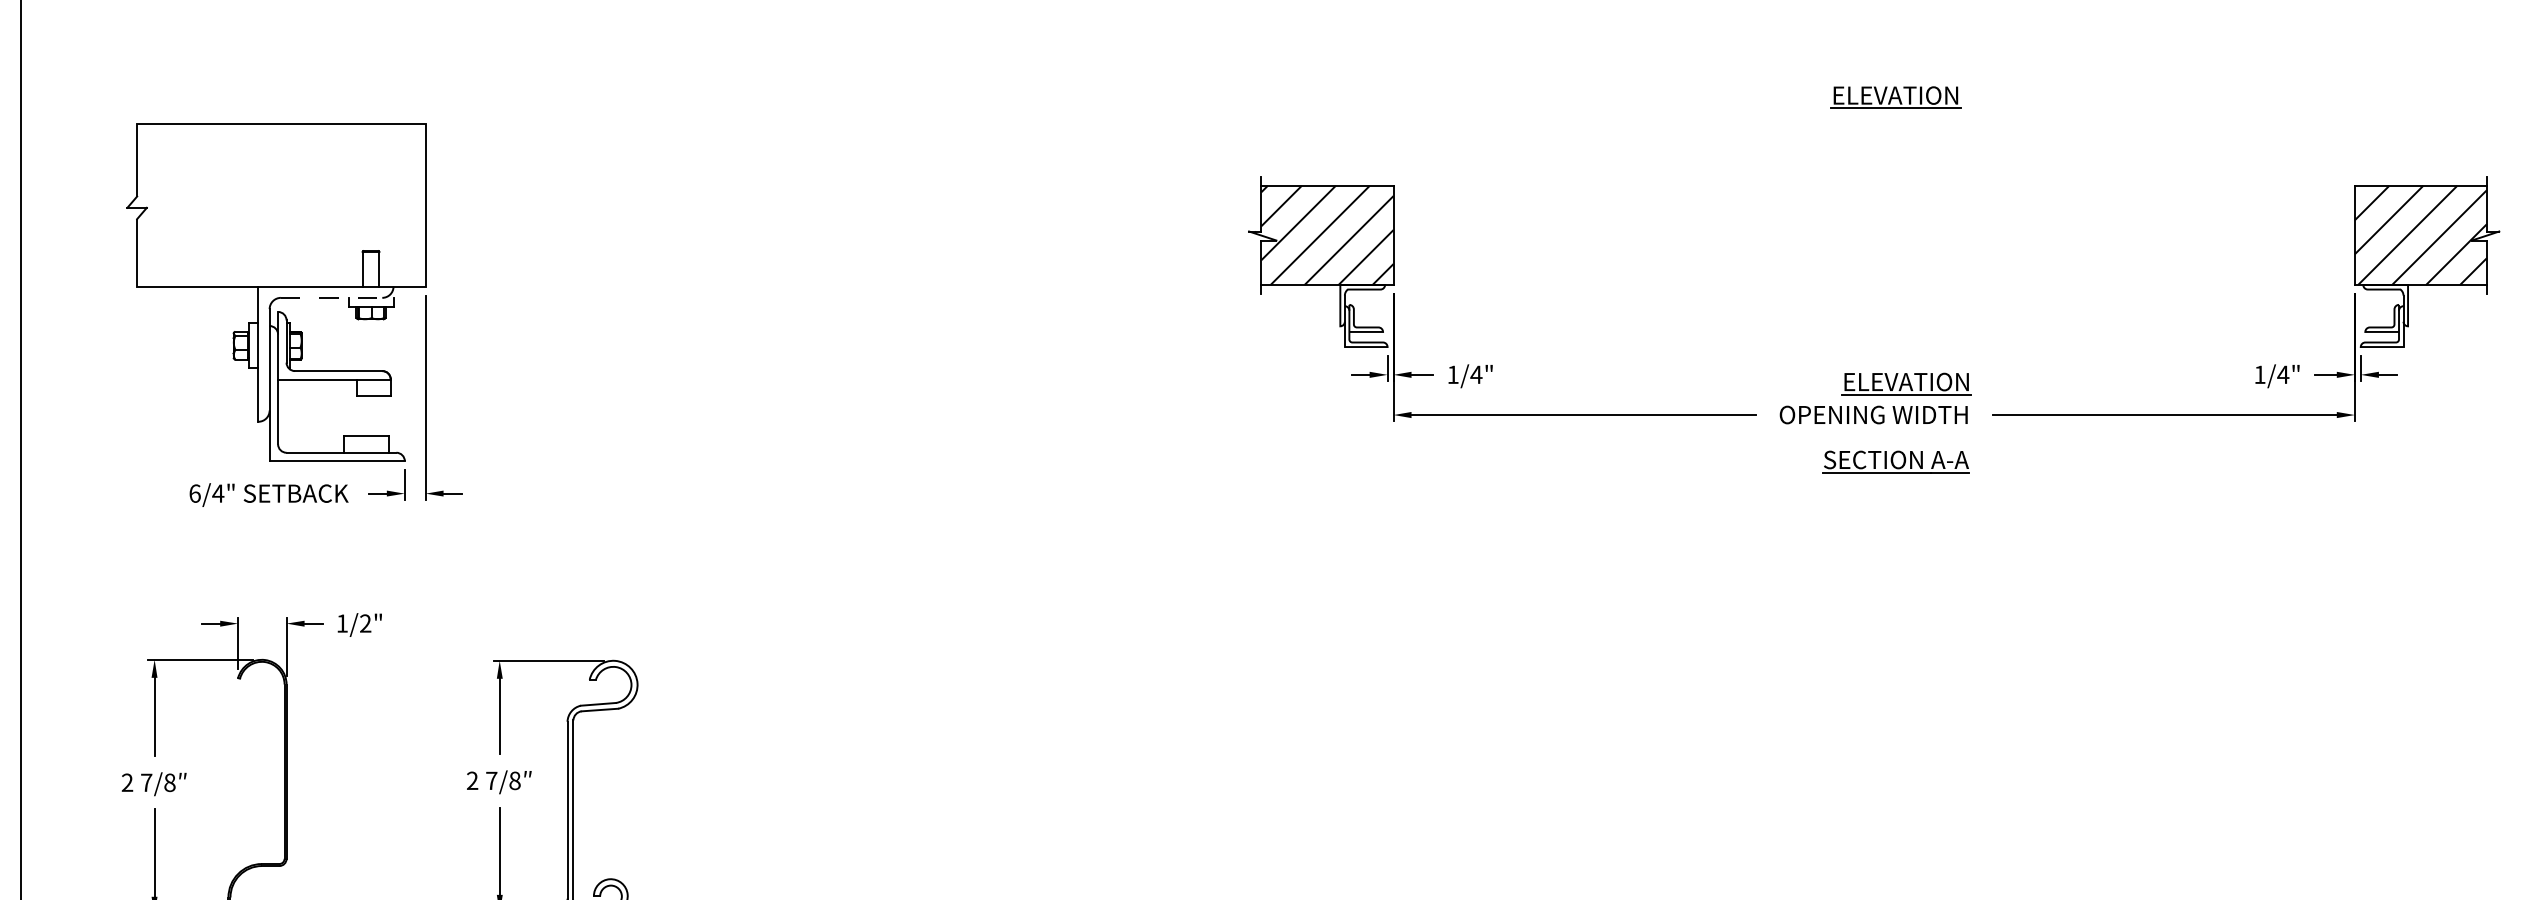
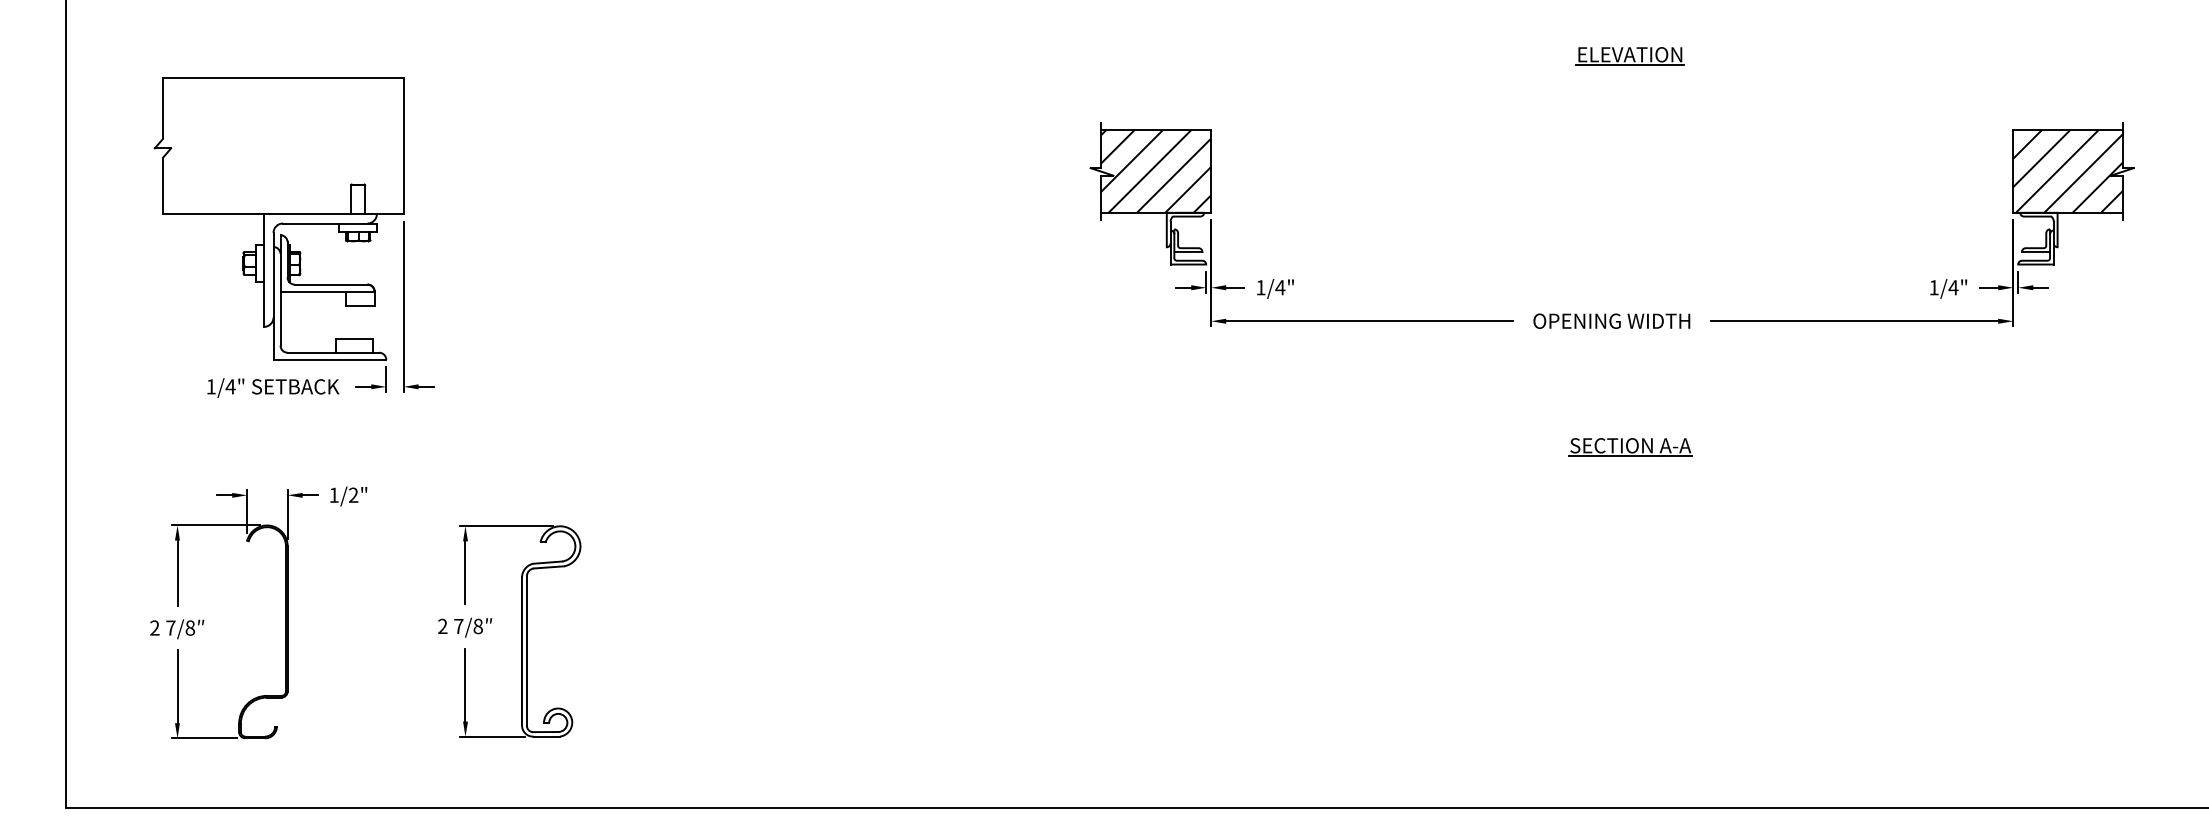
line: (336, 297) -> (329, 223), dashed -> solid
part: (1905, 384) -> (1638, 295), removed
part: (1896, 462) -> (1630, 447), moved
text: (195, 493) -> (211, 386), 6/4" -> 1/4"

